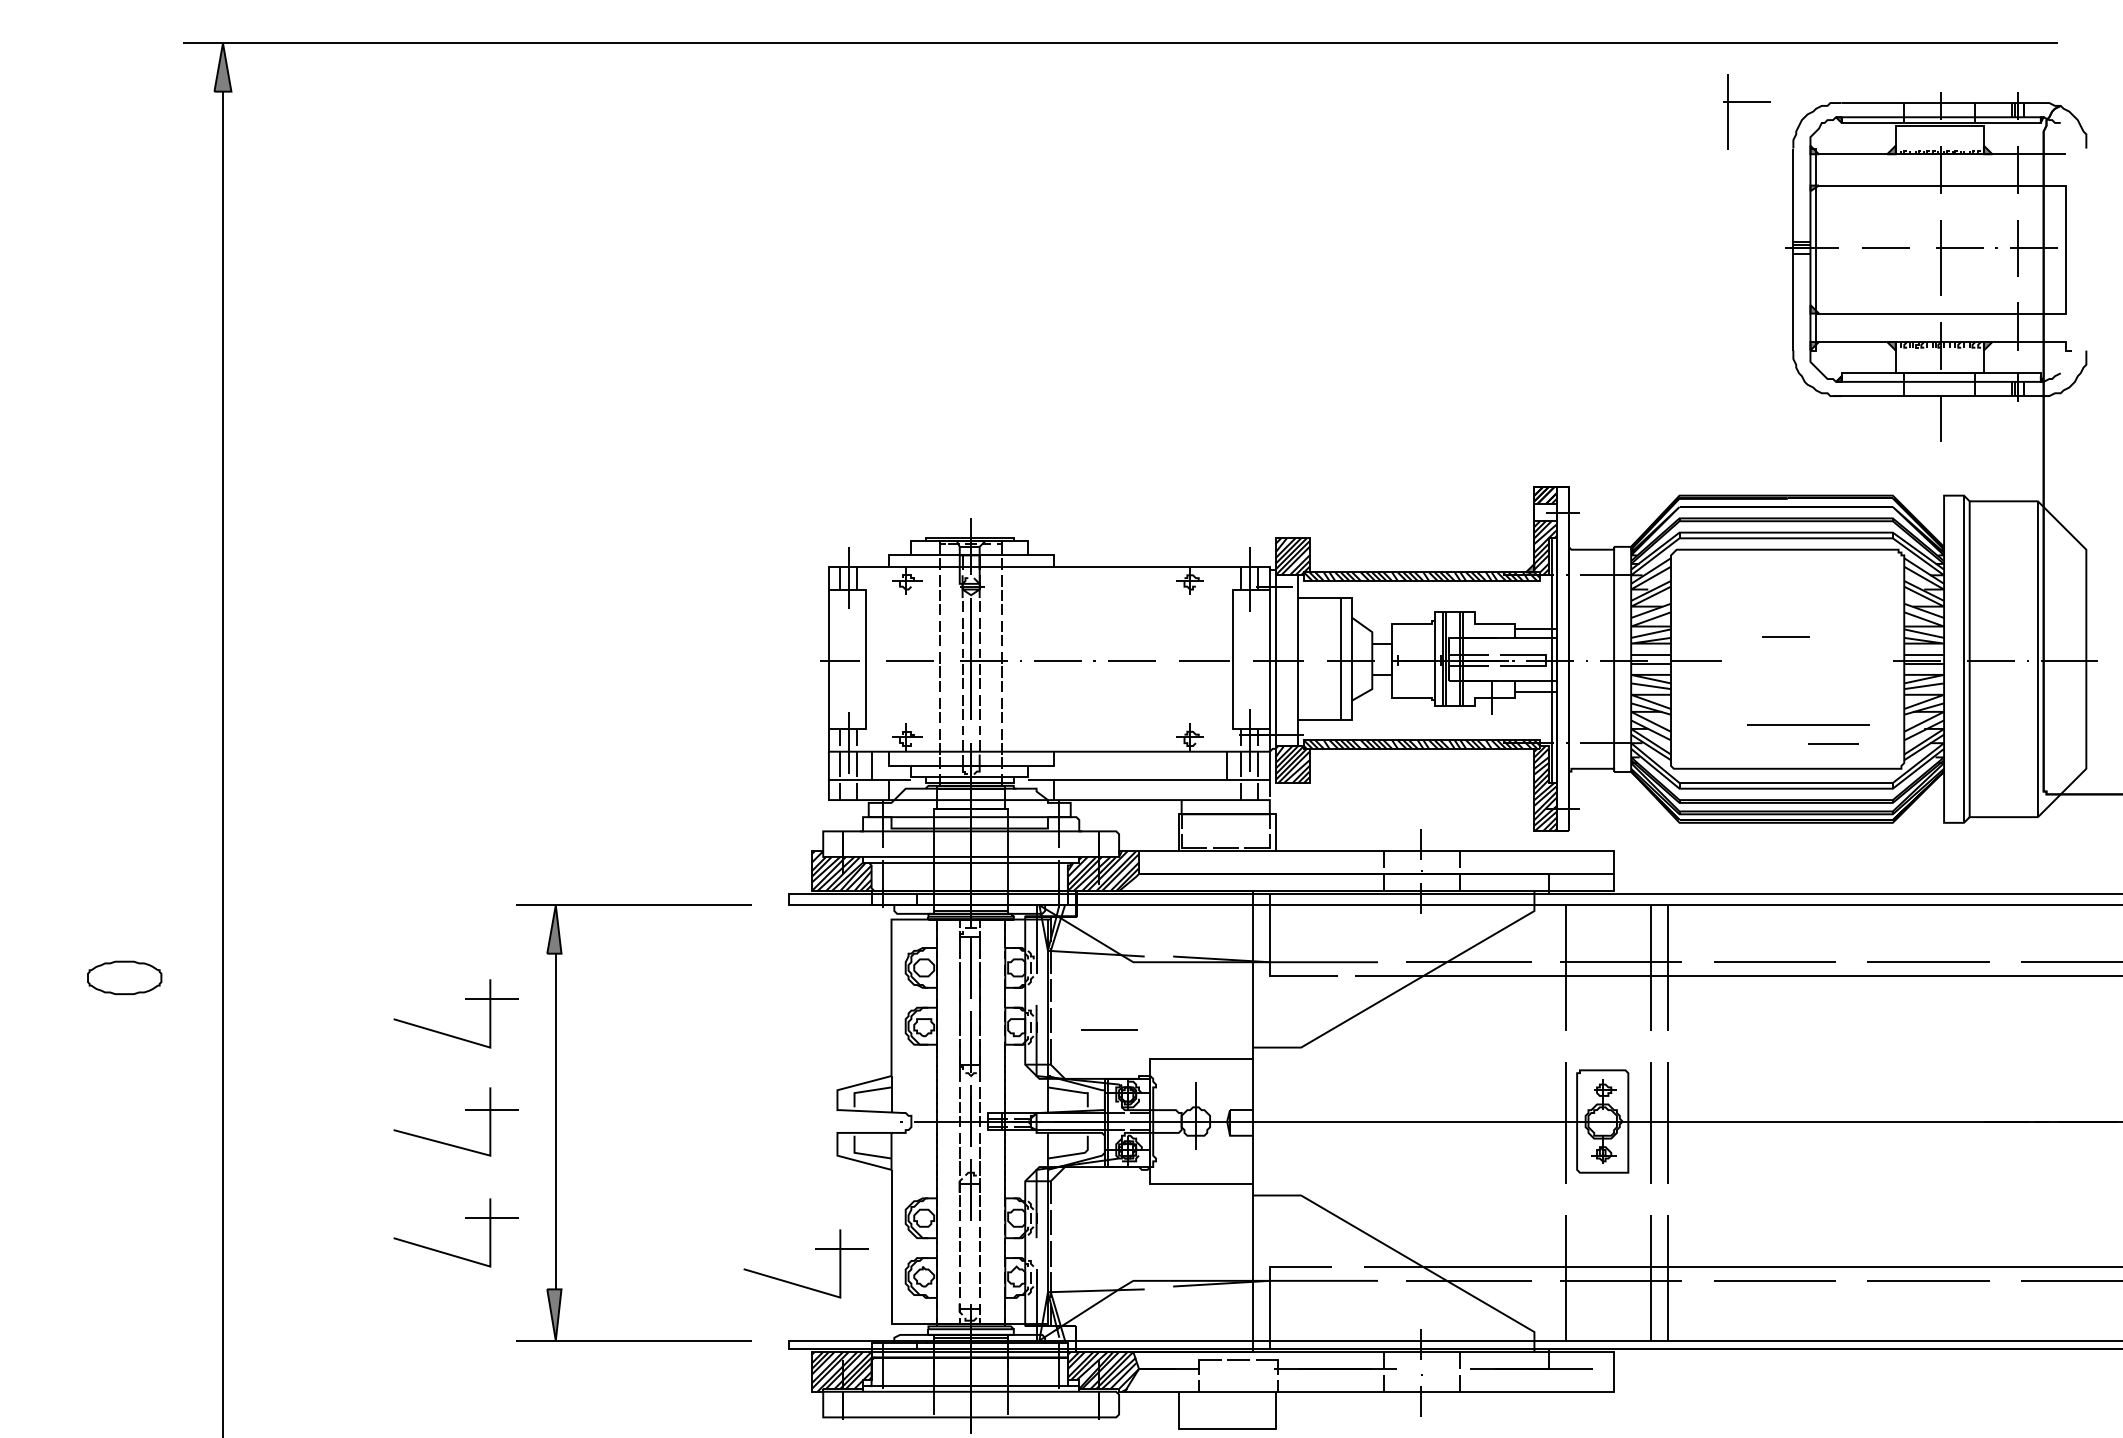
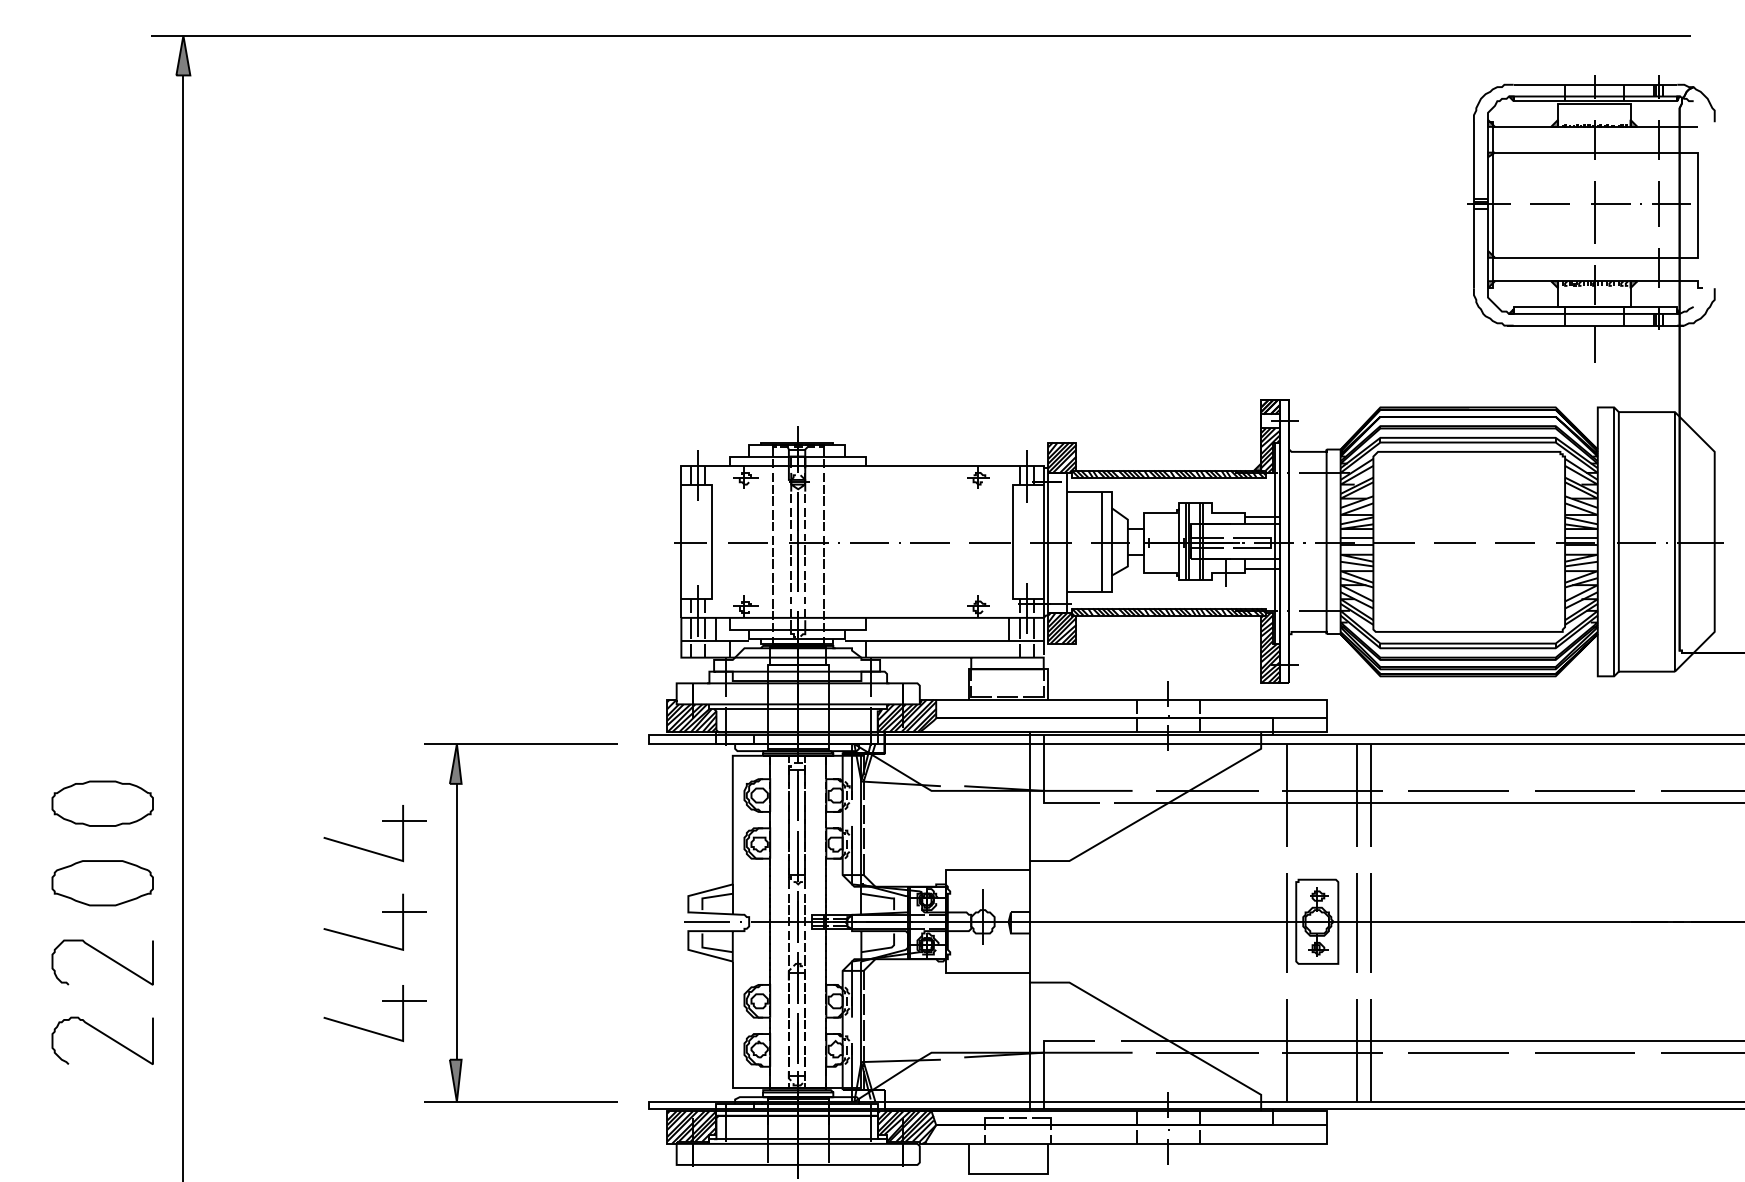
part: (1746, 102) -> (1435, 84), removed
line: (1785, 636) -> (1514, 542), moved
line: (1808, 724) -> (1486, 595), removed
line: (1833, 743) -> (1455, 542), moved
part: (124, 977) -> (102, 803), size x1.67
line: (1109, 1029) -> (707, 921), moved
part: (124, 1074) -> (102, 883), added
curve: (127, 1163) -> (104, 956), added
part: (815, 1249) -> (670, 1026), removed
curve: (129, 1261) -> (106, 1036), added
line: (970, 1263) -> (797, 1038), added
line: (1160, 1369) -> (953, 1125), dashed -> solid

